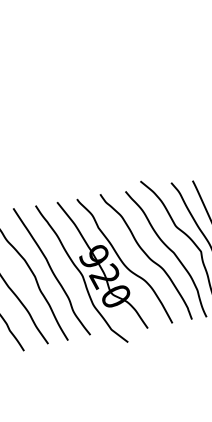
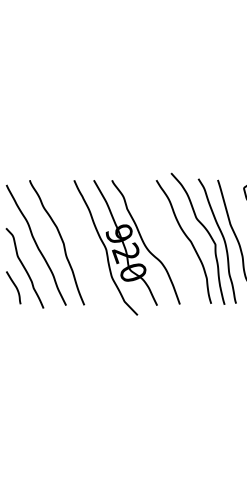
curve: (145, 255) -> (165, 240), removed
curve: (51, 271) -> (79, 241), removed

